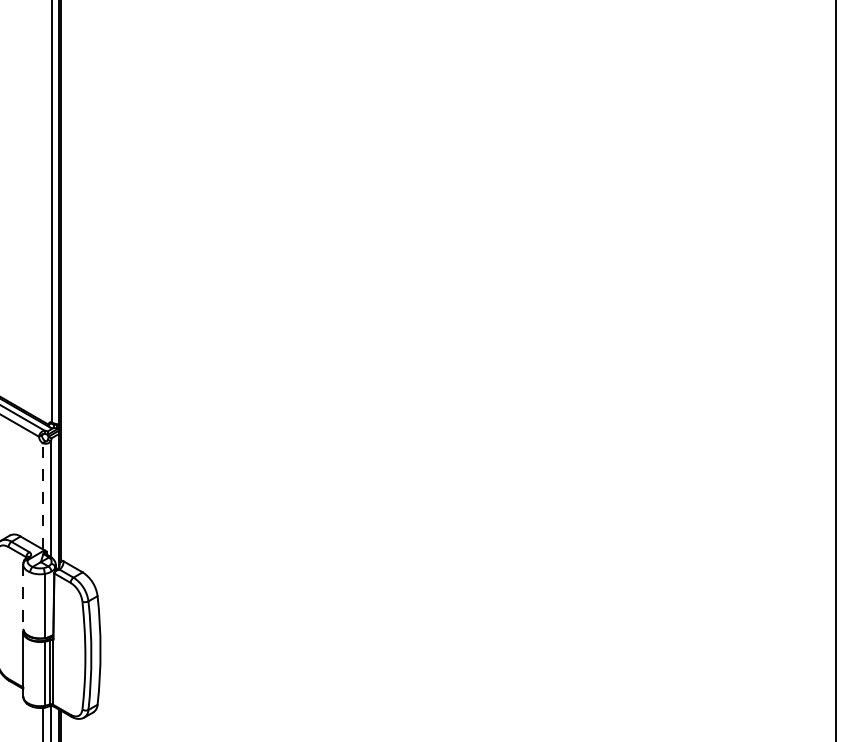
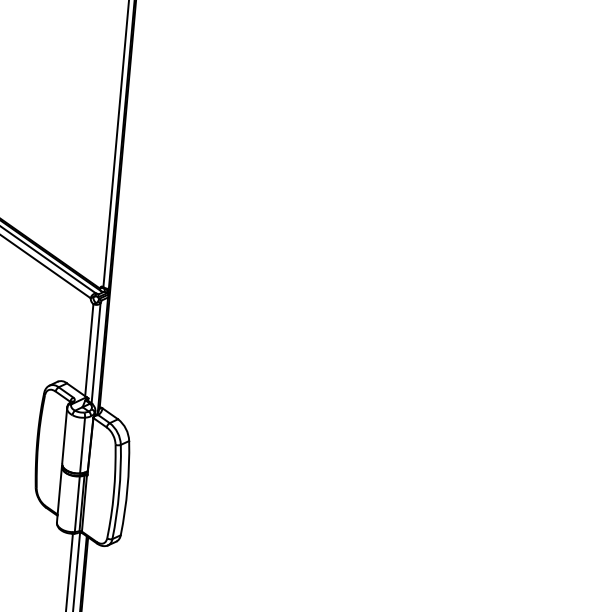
line: (42, 495) -> (89, 349), dashed -> solid
line: (23, 597) -> (64, 436), dashed -> solid

